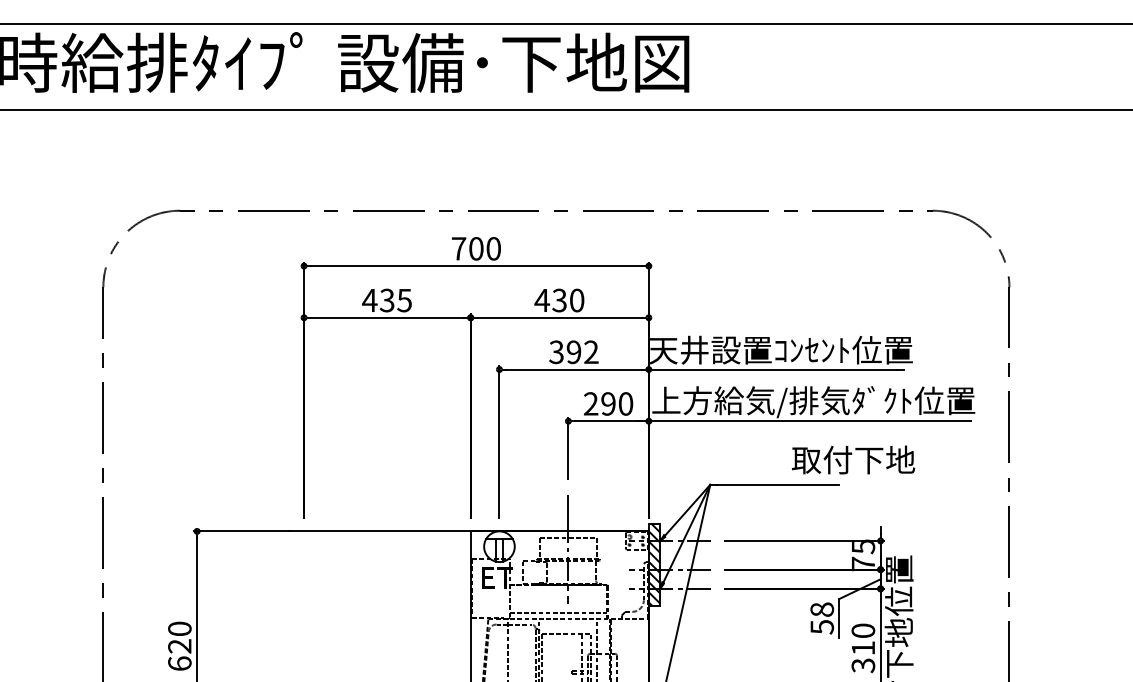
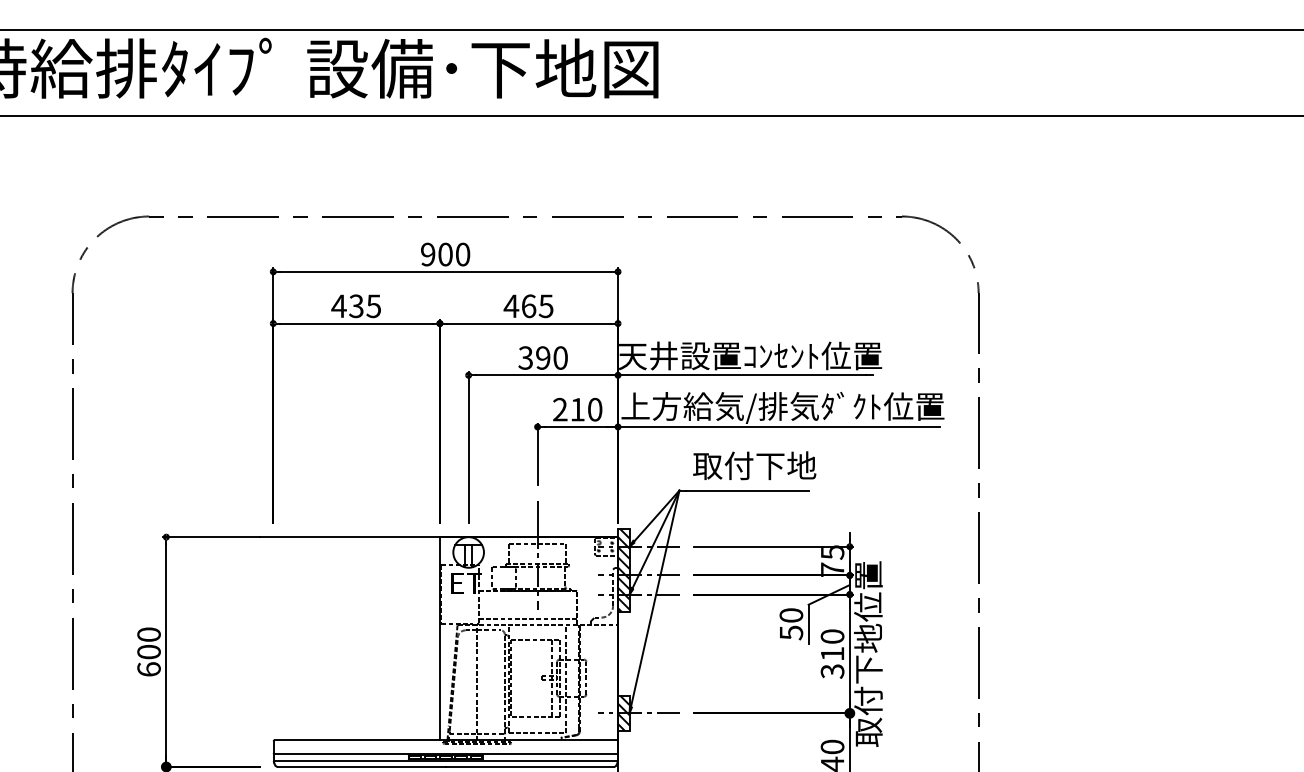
text: (459, 248) -> (428, 254), 700 -> 900
text: (568, 300) -> (537, 306), 430 -> 465
text: (591, 351) -> (560, 357), 392 -> 390
text: (608, 403) -> (577, 409), 290 -> 210
text: (853, 459) -> (754, 465), moved
text: (822, 609) -> (791, 615), 58 -> 50
text: (179, 646) -> (148, 652), 620 -> 600

